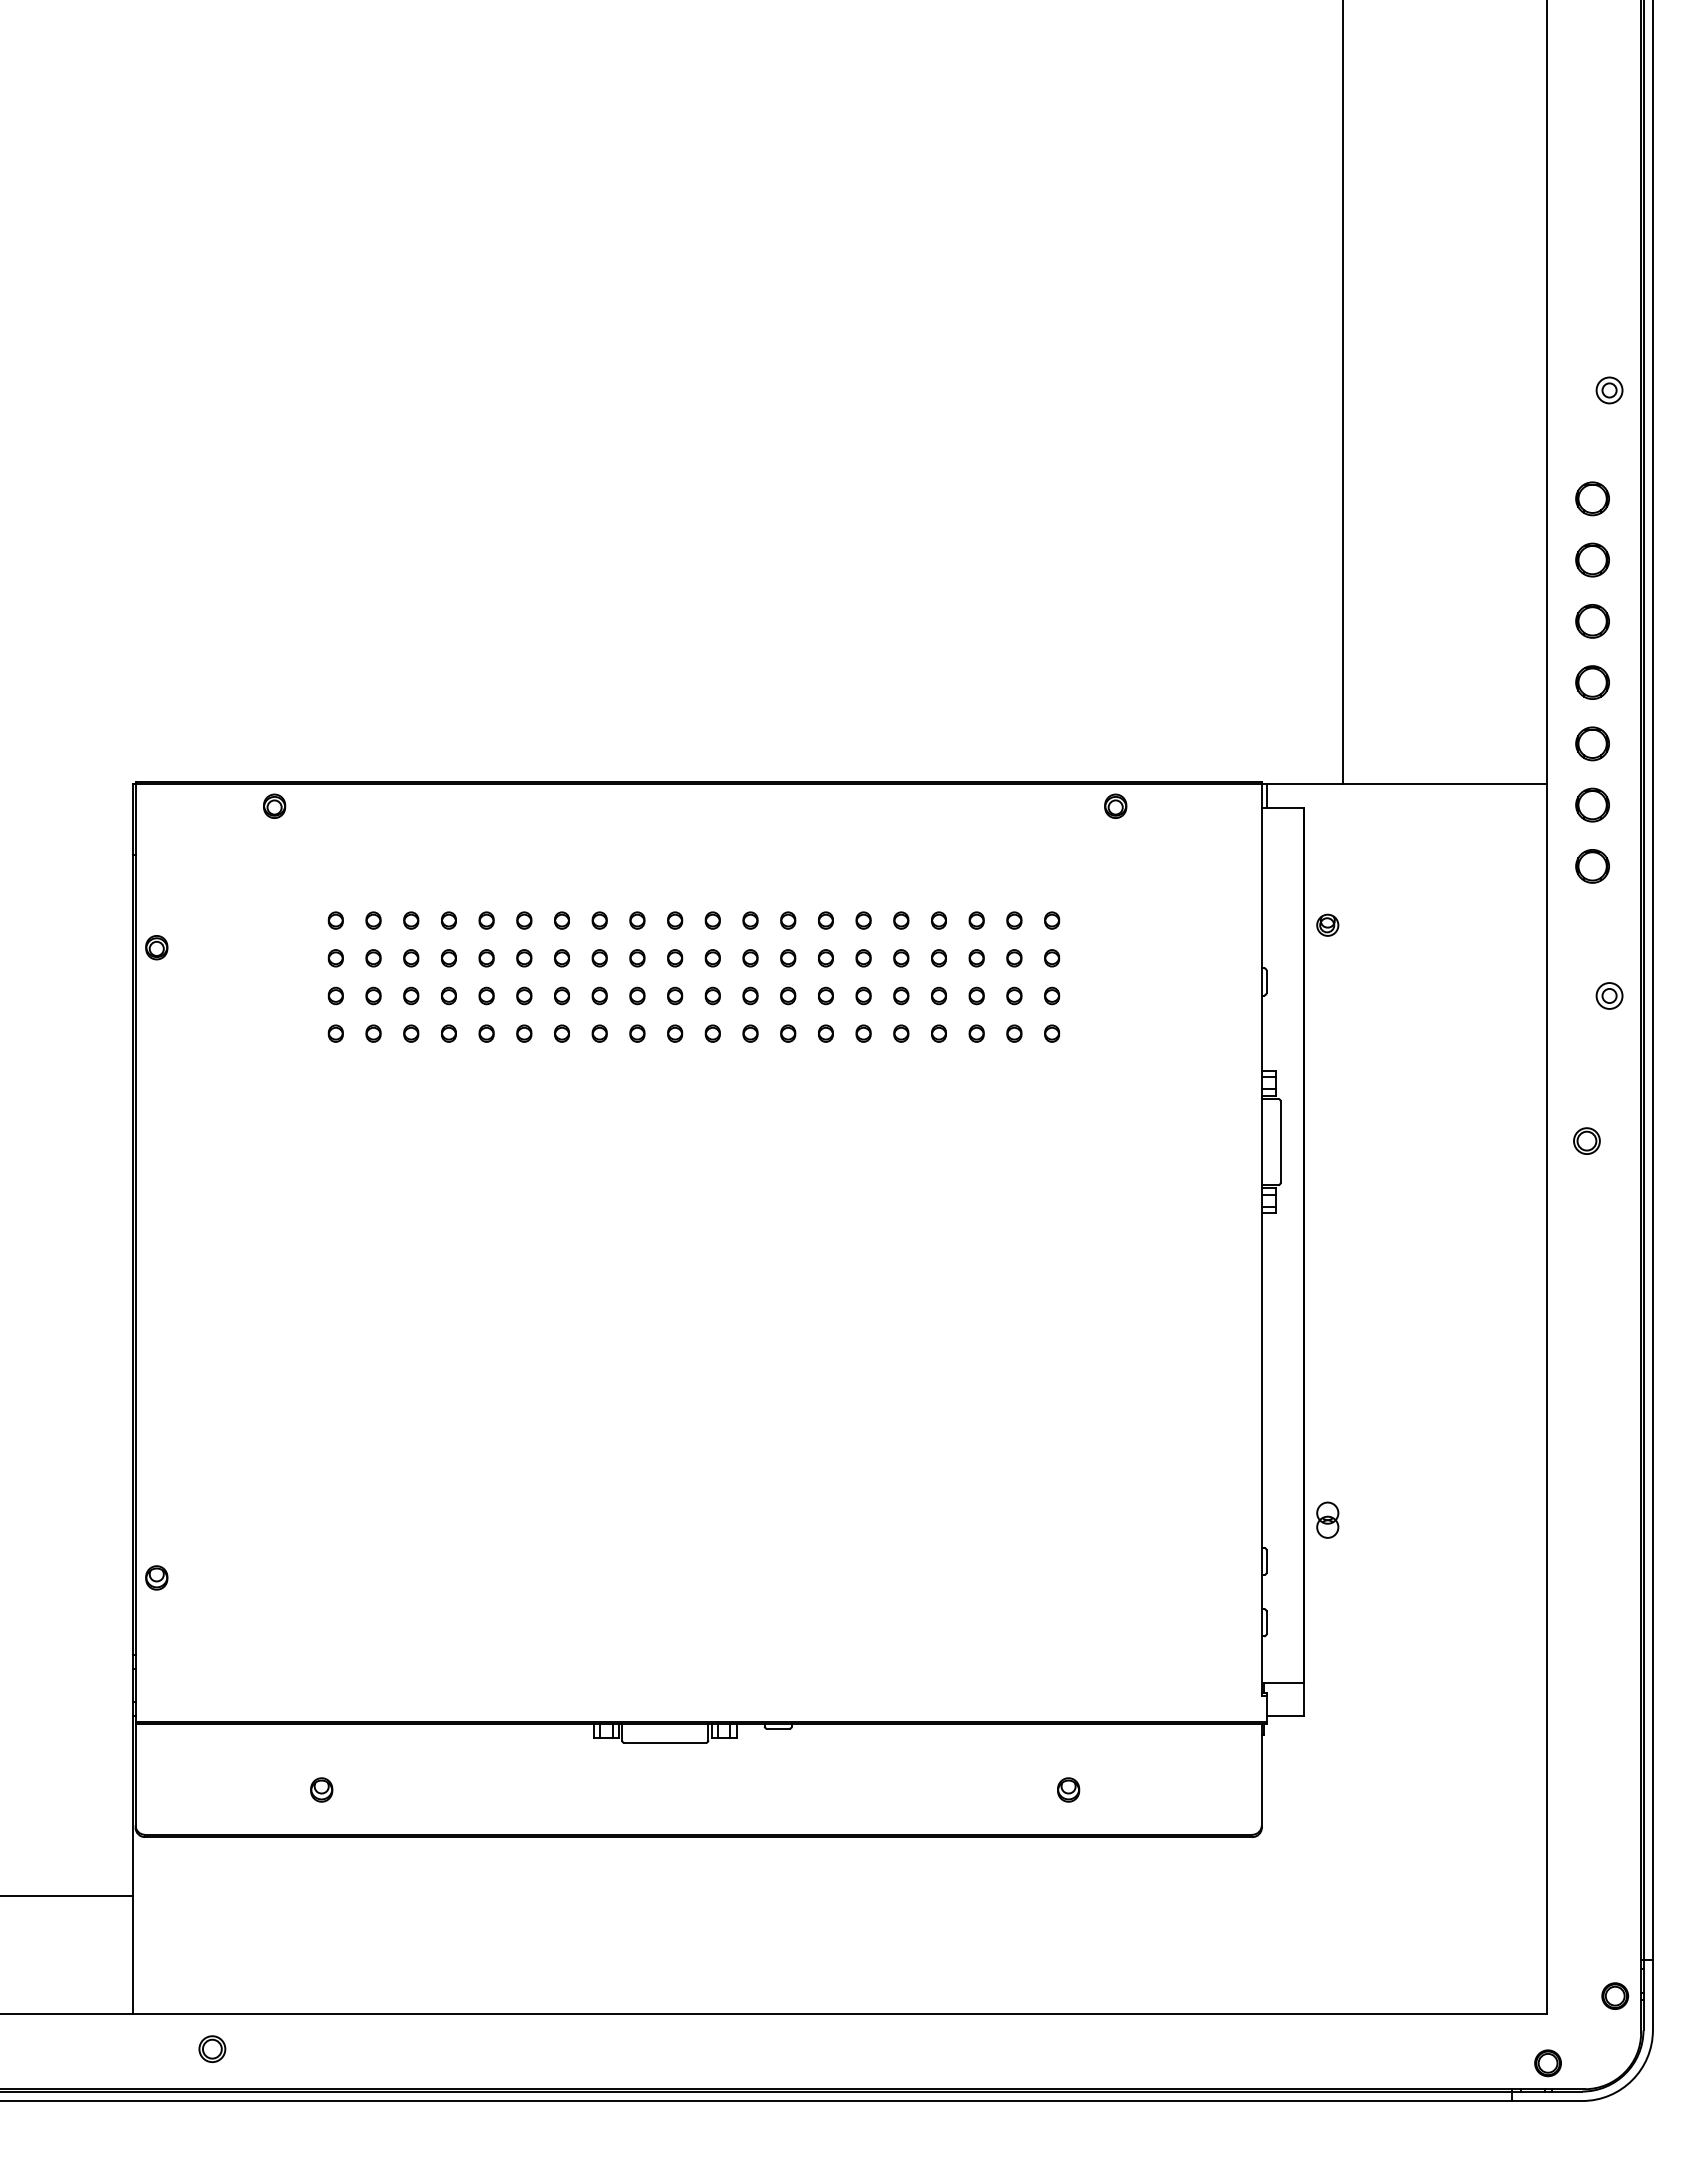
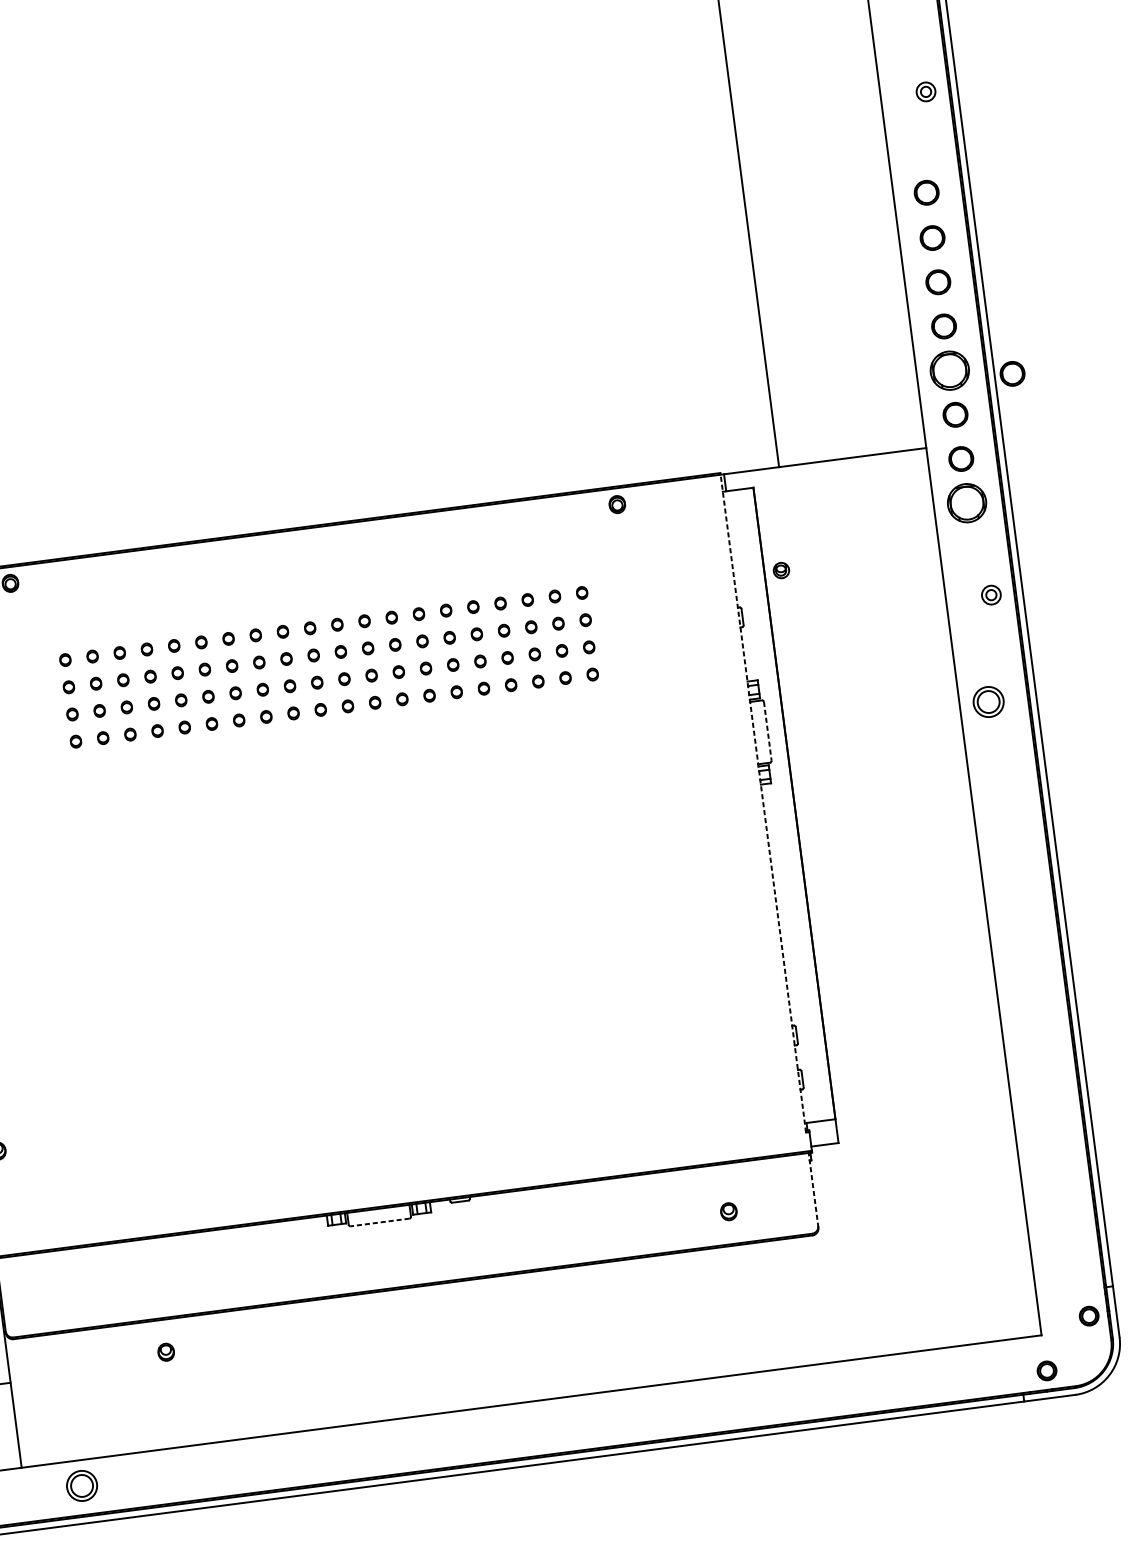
part: (1609, 390) -> (925, 91), moved
part: (1592, 435) -> (926, 192), added
part: (1592, 682) -> (949, 370), size x1.6
part: (1677, 697) -> (1012, 373), added
part: (1592, 866) -> (966, 503), size x1.6
part: (1586, 1140) -> (988, 701), size x1.6
line: (1280, 1142) -> (767, 731), solid -> dashed
line: (1261, 1238) -> (763, 802), solid -> dashed
part: (1327, 1519) -> (836, 999), removed
line: (665, 1742) -> (380, 1222), solid -> dashed
line: (1261, 1775) -> (813, 1190), solid -> dashed
part: (321, 1789) -> (166, 1351), moved
part: (1068, 1789) -> (728, 1211), moved
part: (212, 2048) -> (82, 1485), size x1.6

